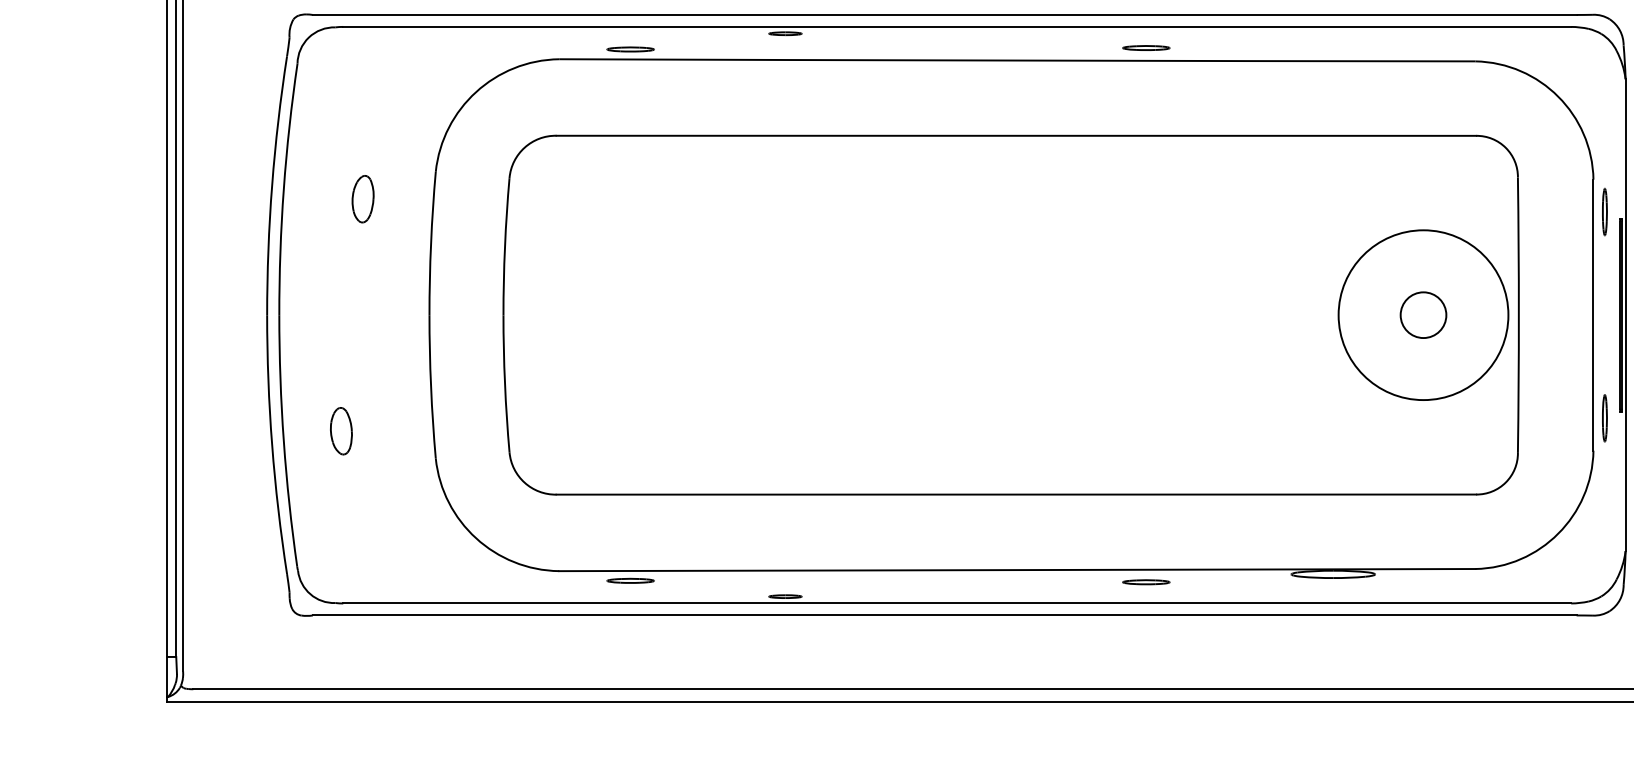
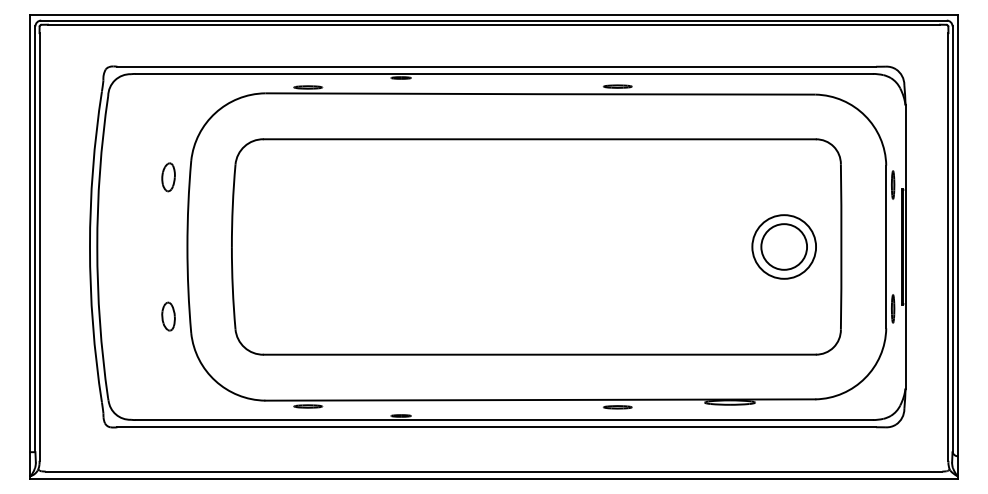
part: (362, 199) -> (168, 177), moved
circle: (1423, 314) -> (784, 246), size x0.62
circle: (1423, 314) -> (784, 246), size x1.67
part: (341, 430) -> (168, 316), moved

